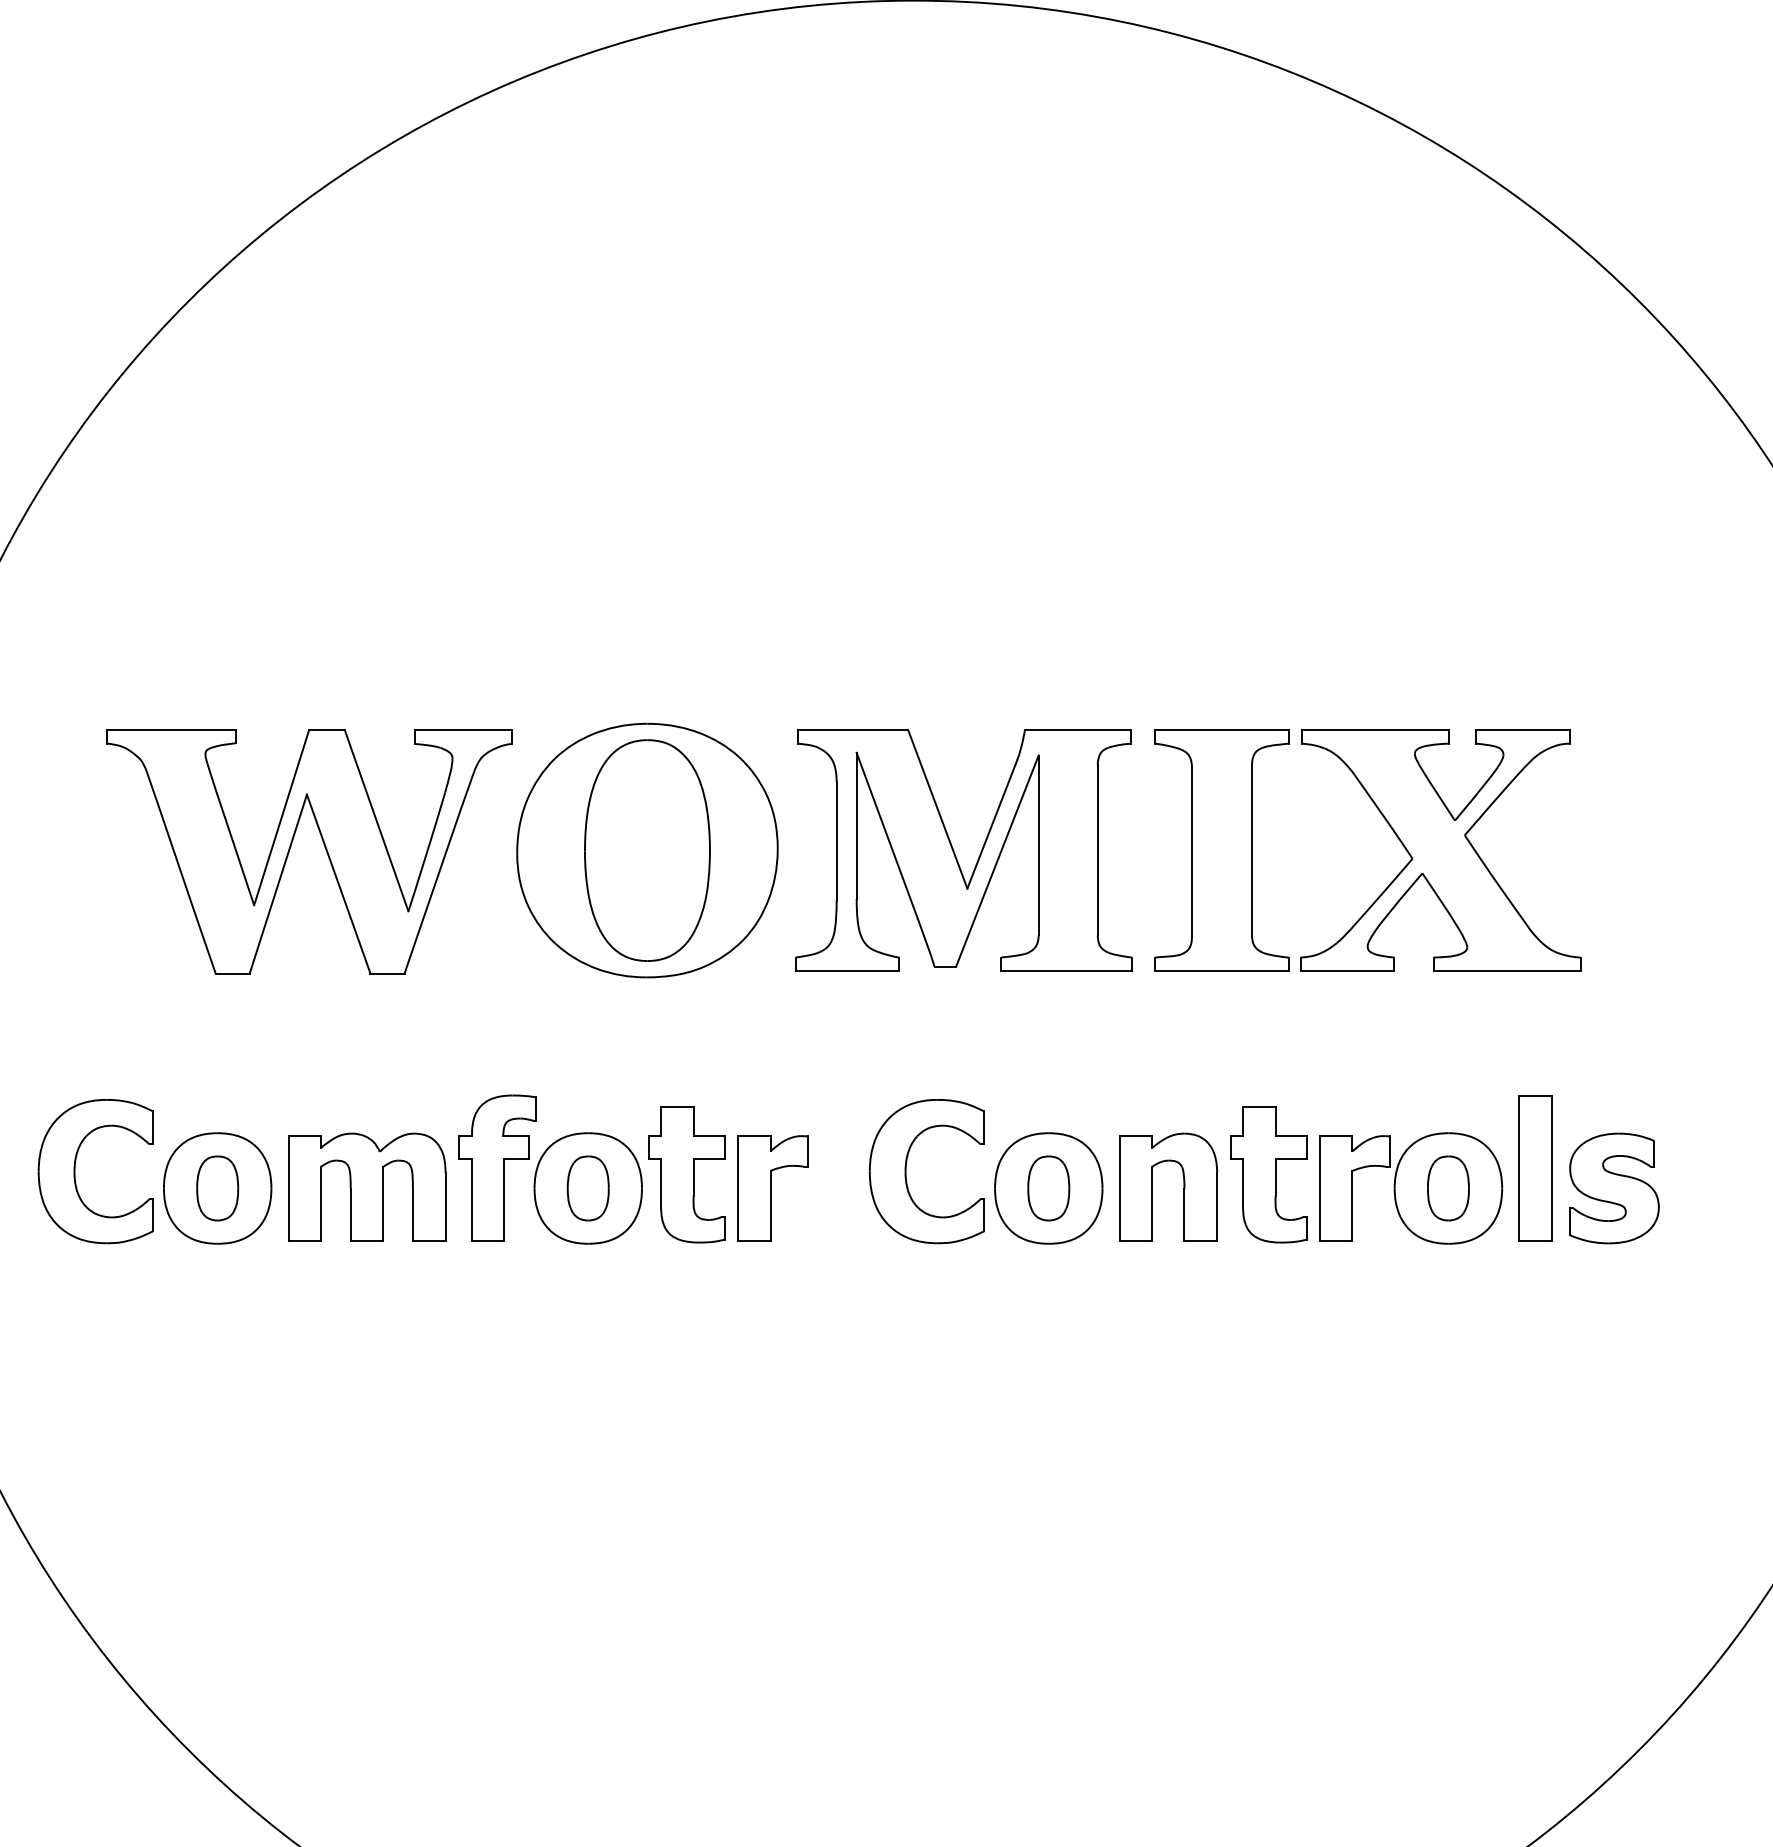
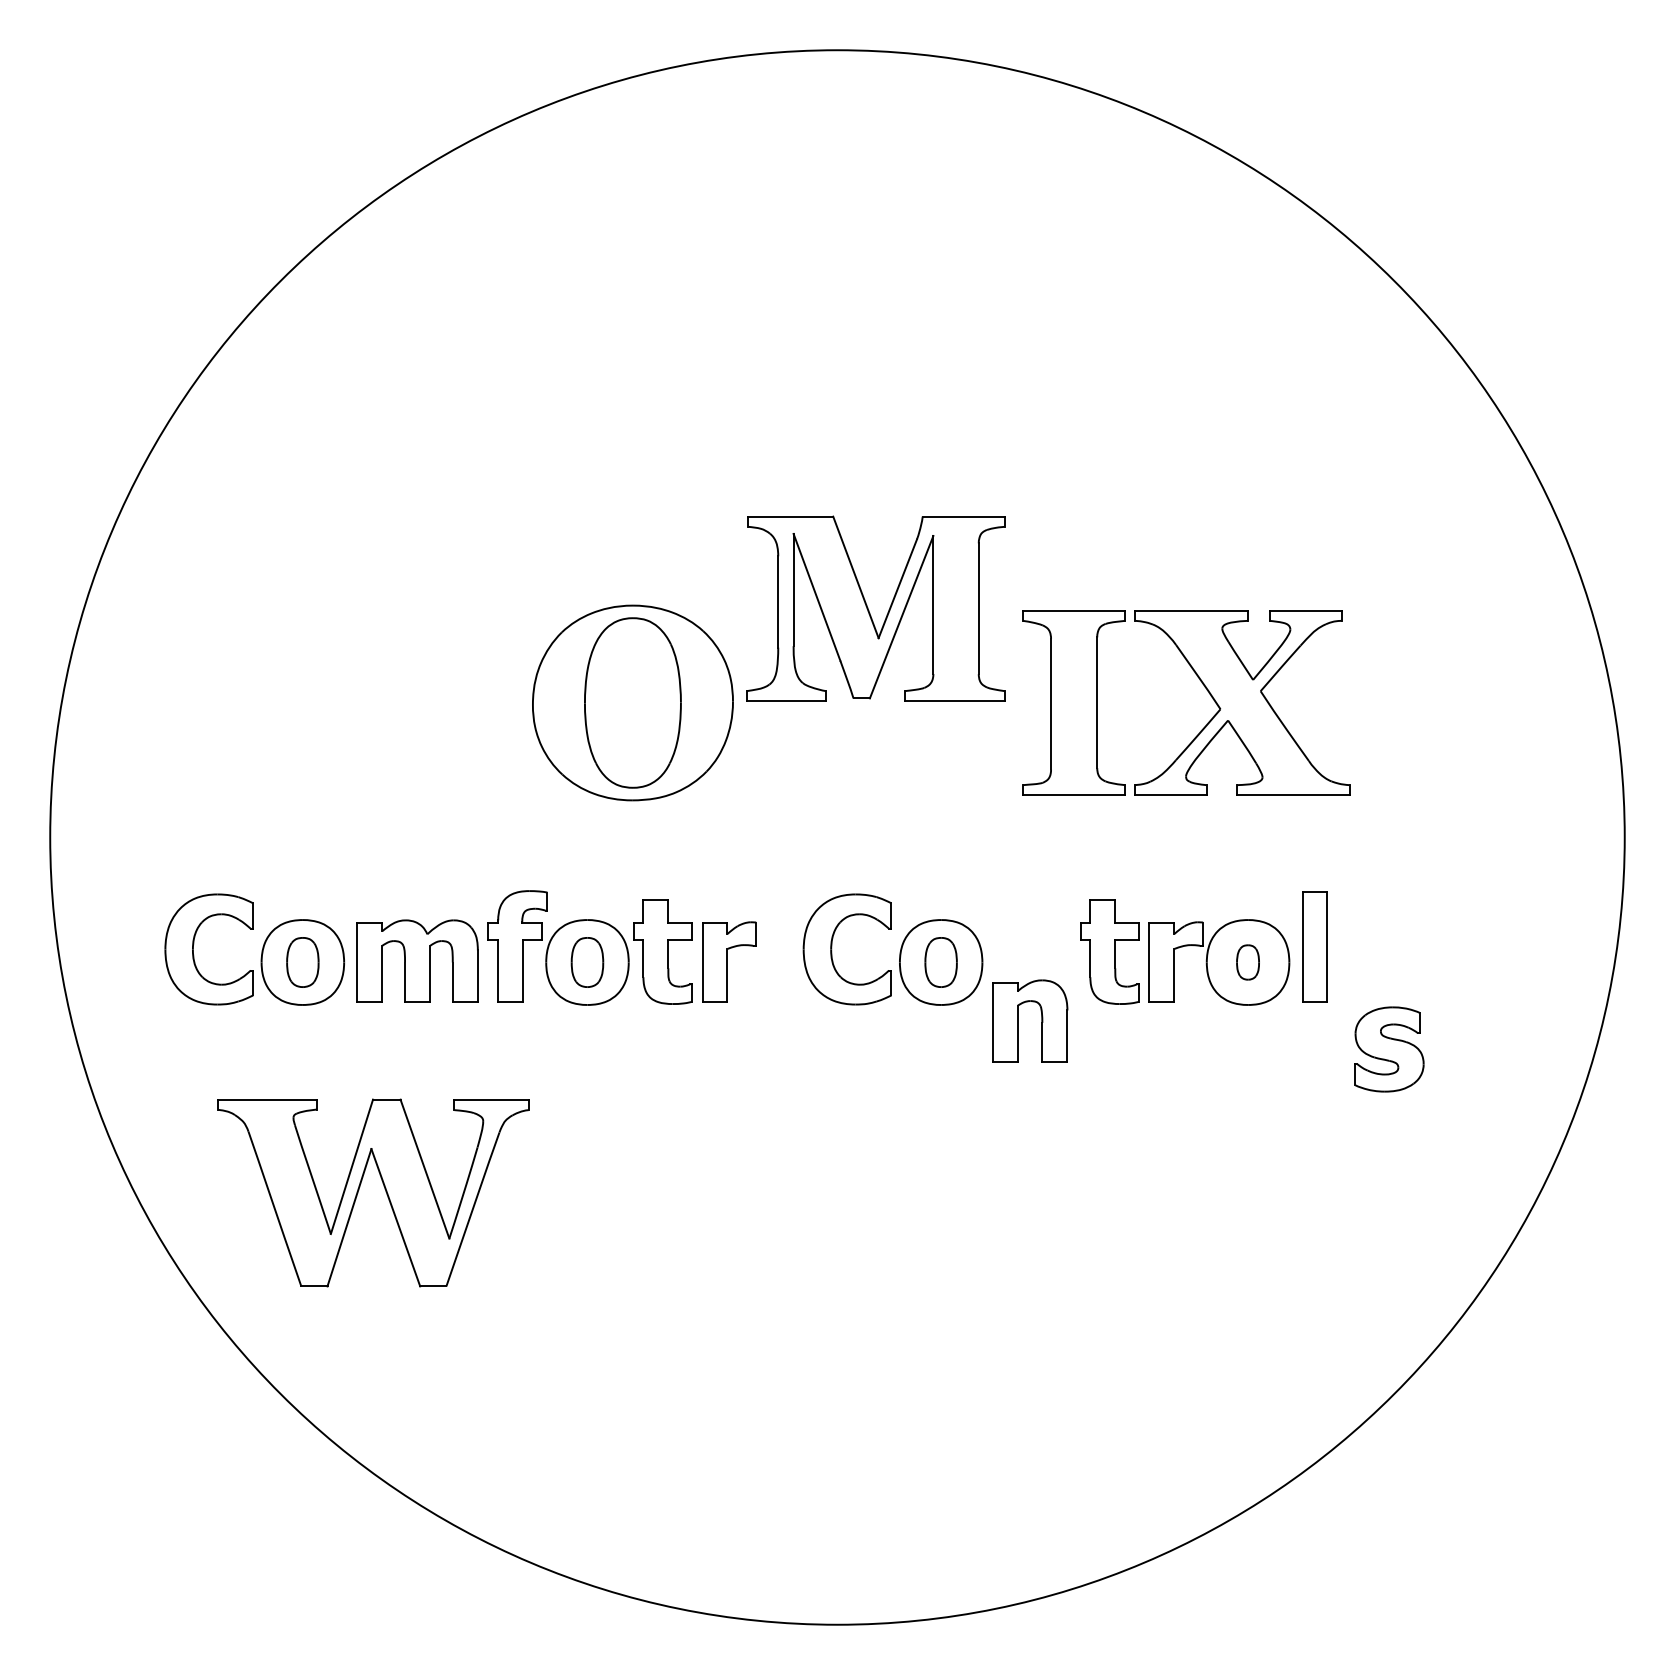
part: (323, 847) -> (384, 1189), moved
part: (955, 852) -> (869, 610), moved
part: (1183, 1185) -> (1041, 1020), moved
part: (1447, 1188) -> (1247, 962), size x0.7
part: (1614, 1188) -> (1389, 1049), moved

